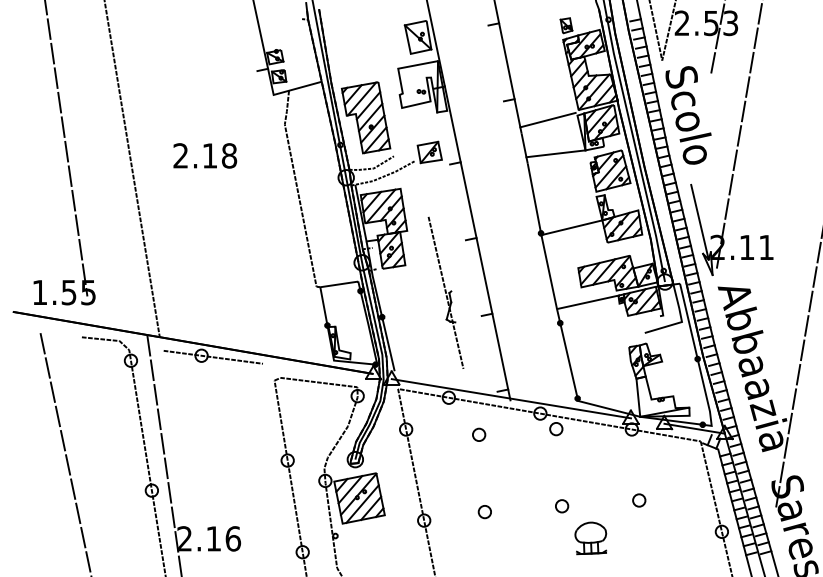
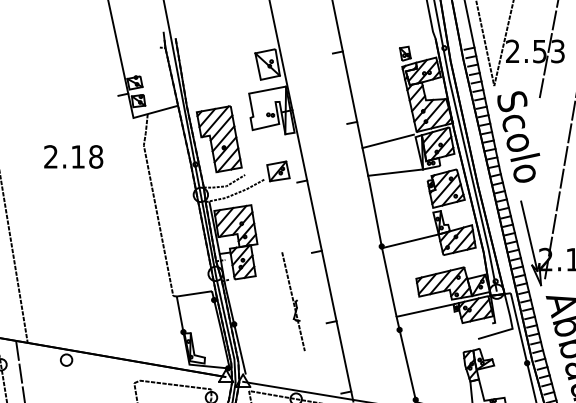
text: (205, 155) -> (73, 156), moved
part: (445, 292) -> (293, 301), size x0.7
line: (213, 356) -> (77, 360), removed

